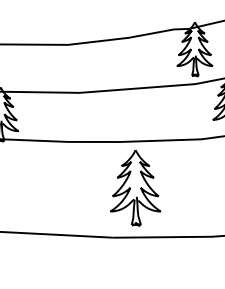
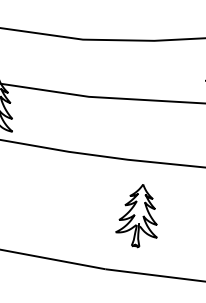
part: (135, 188) -> (138, 215), size x0.71

